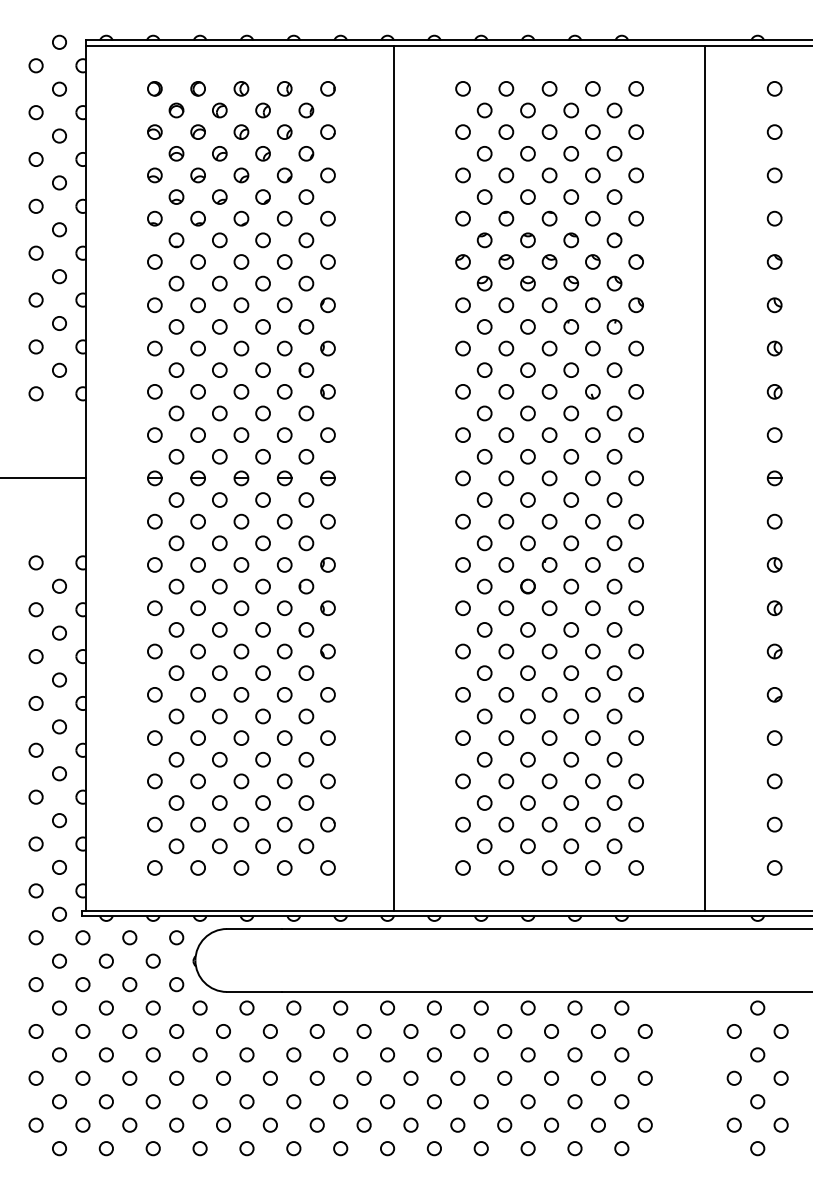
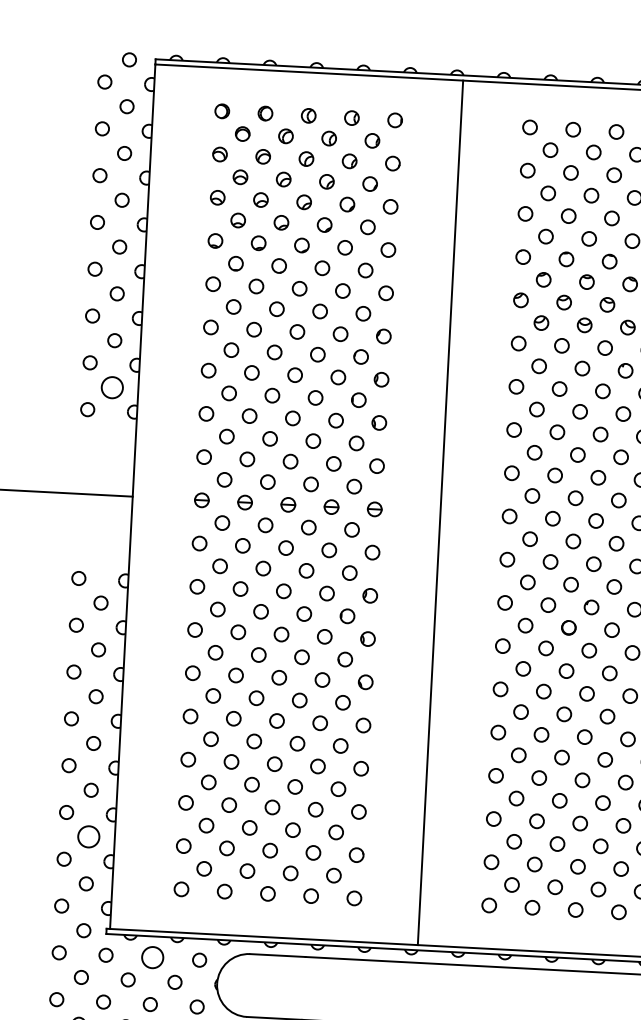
circle: (59, 369) -> (112, 386), size x1.6
circle: (59, 820) -> (88, 836), size x1.6
circle: (129, 937) -> (152, 957), size x1.6

